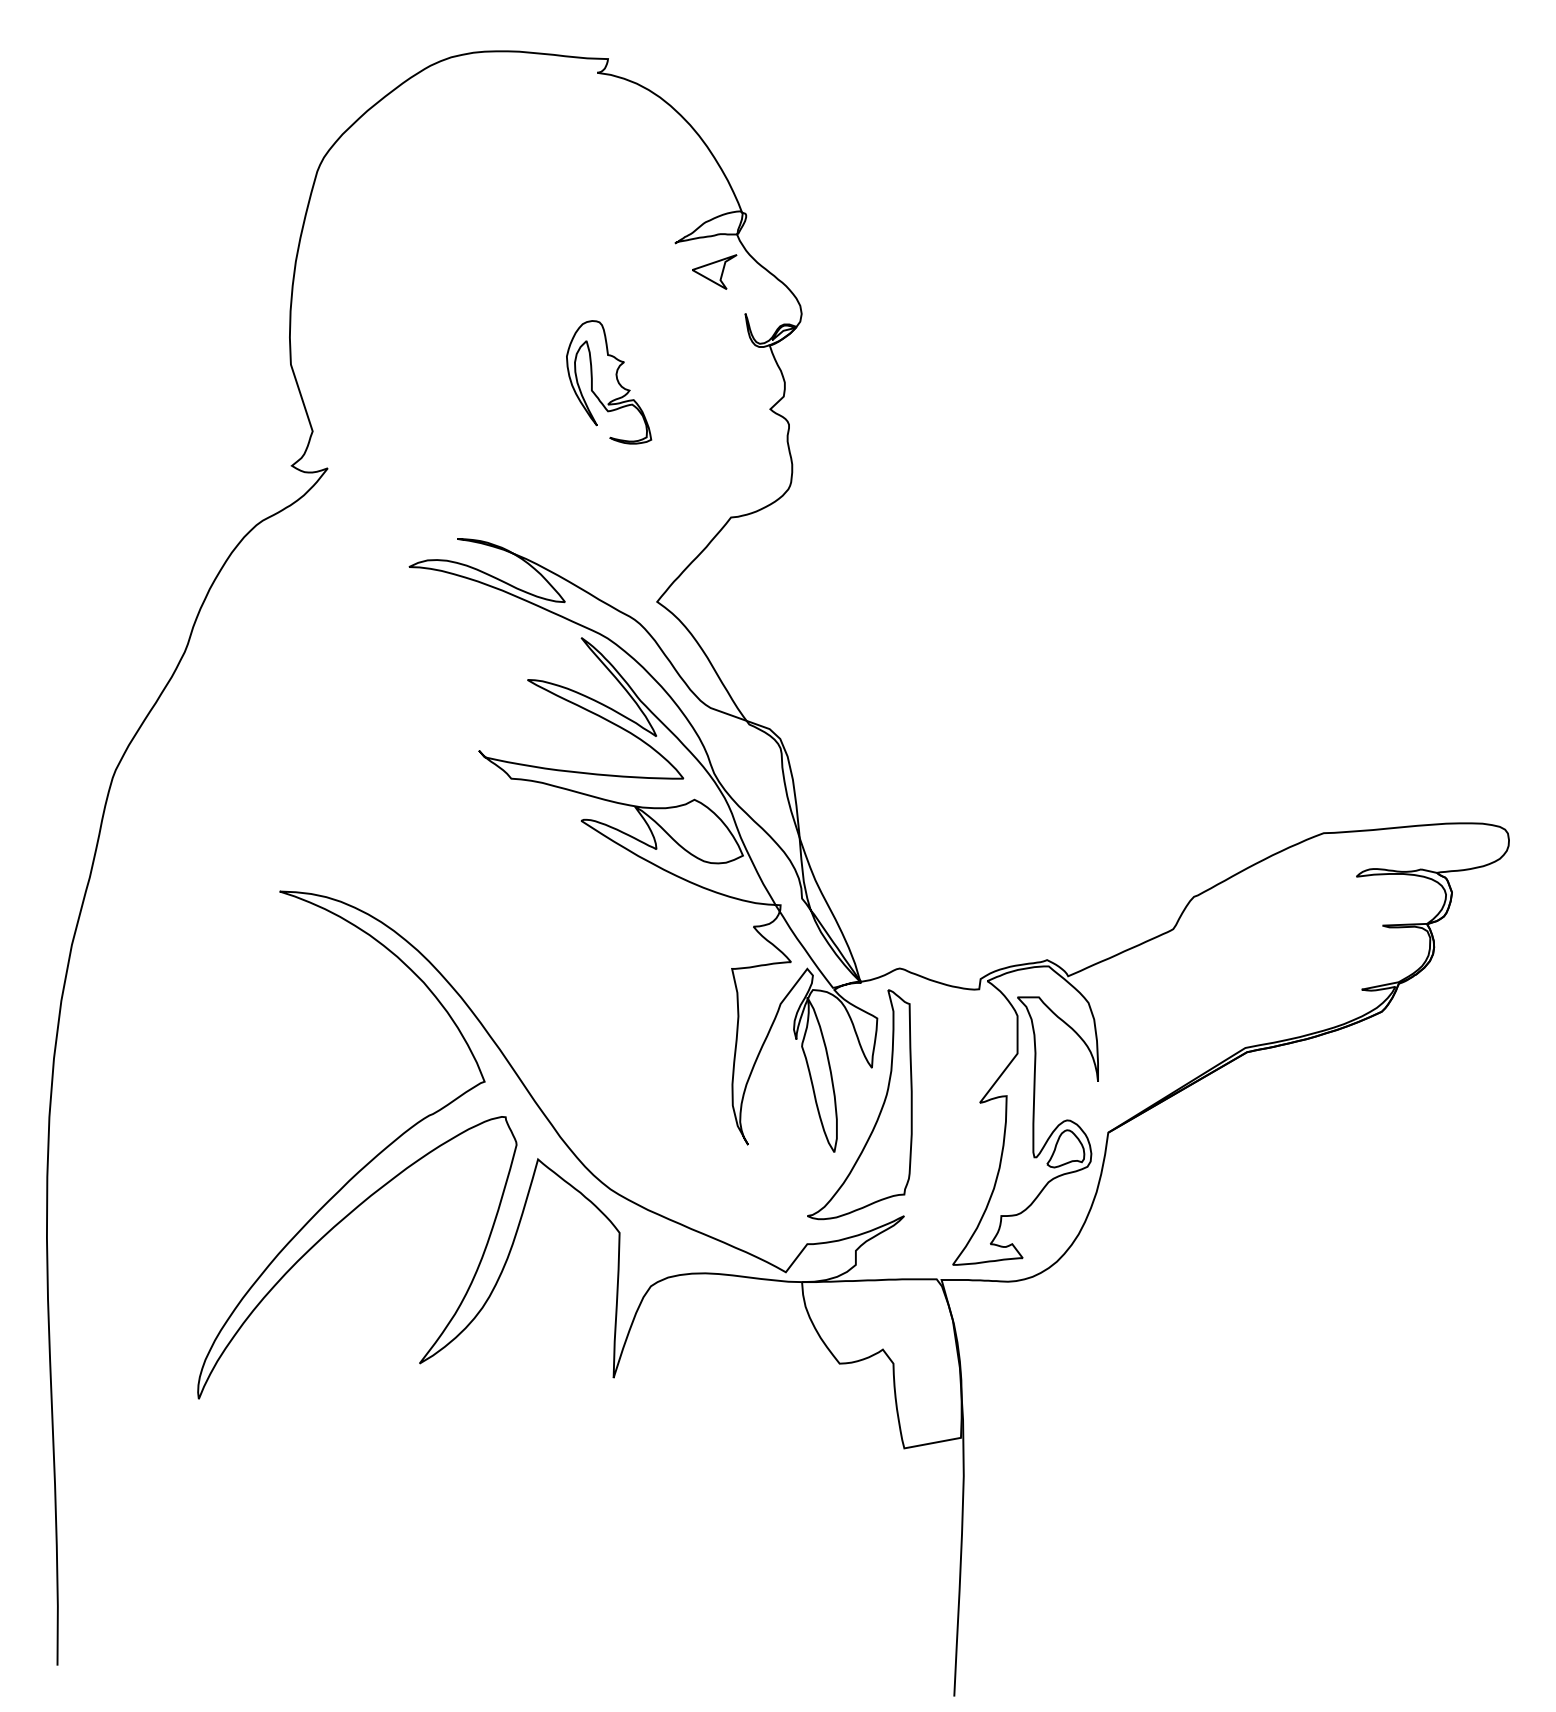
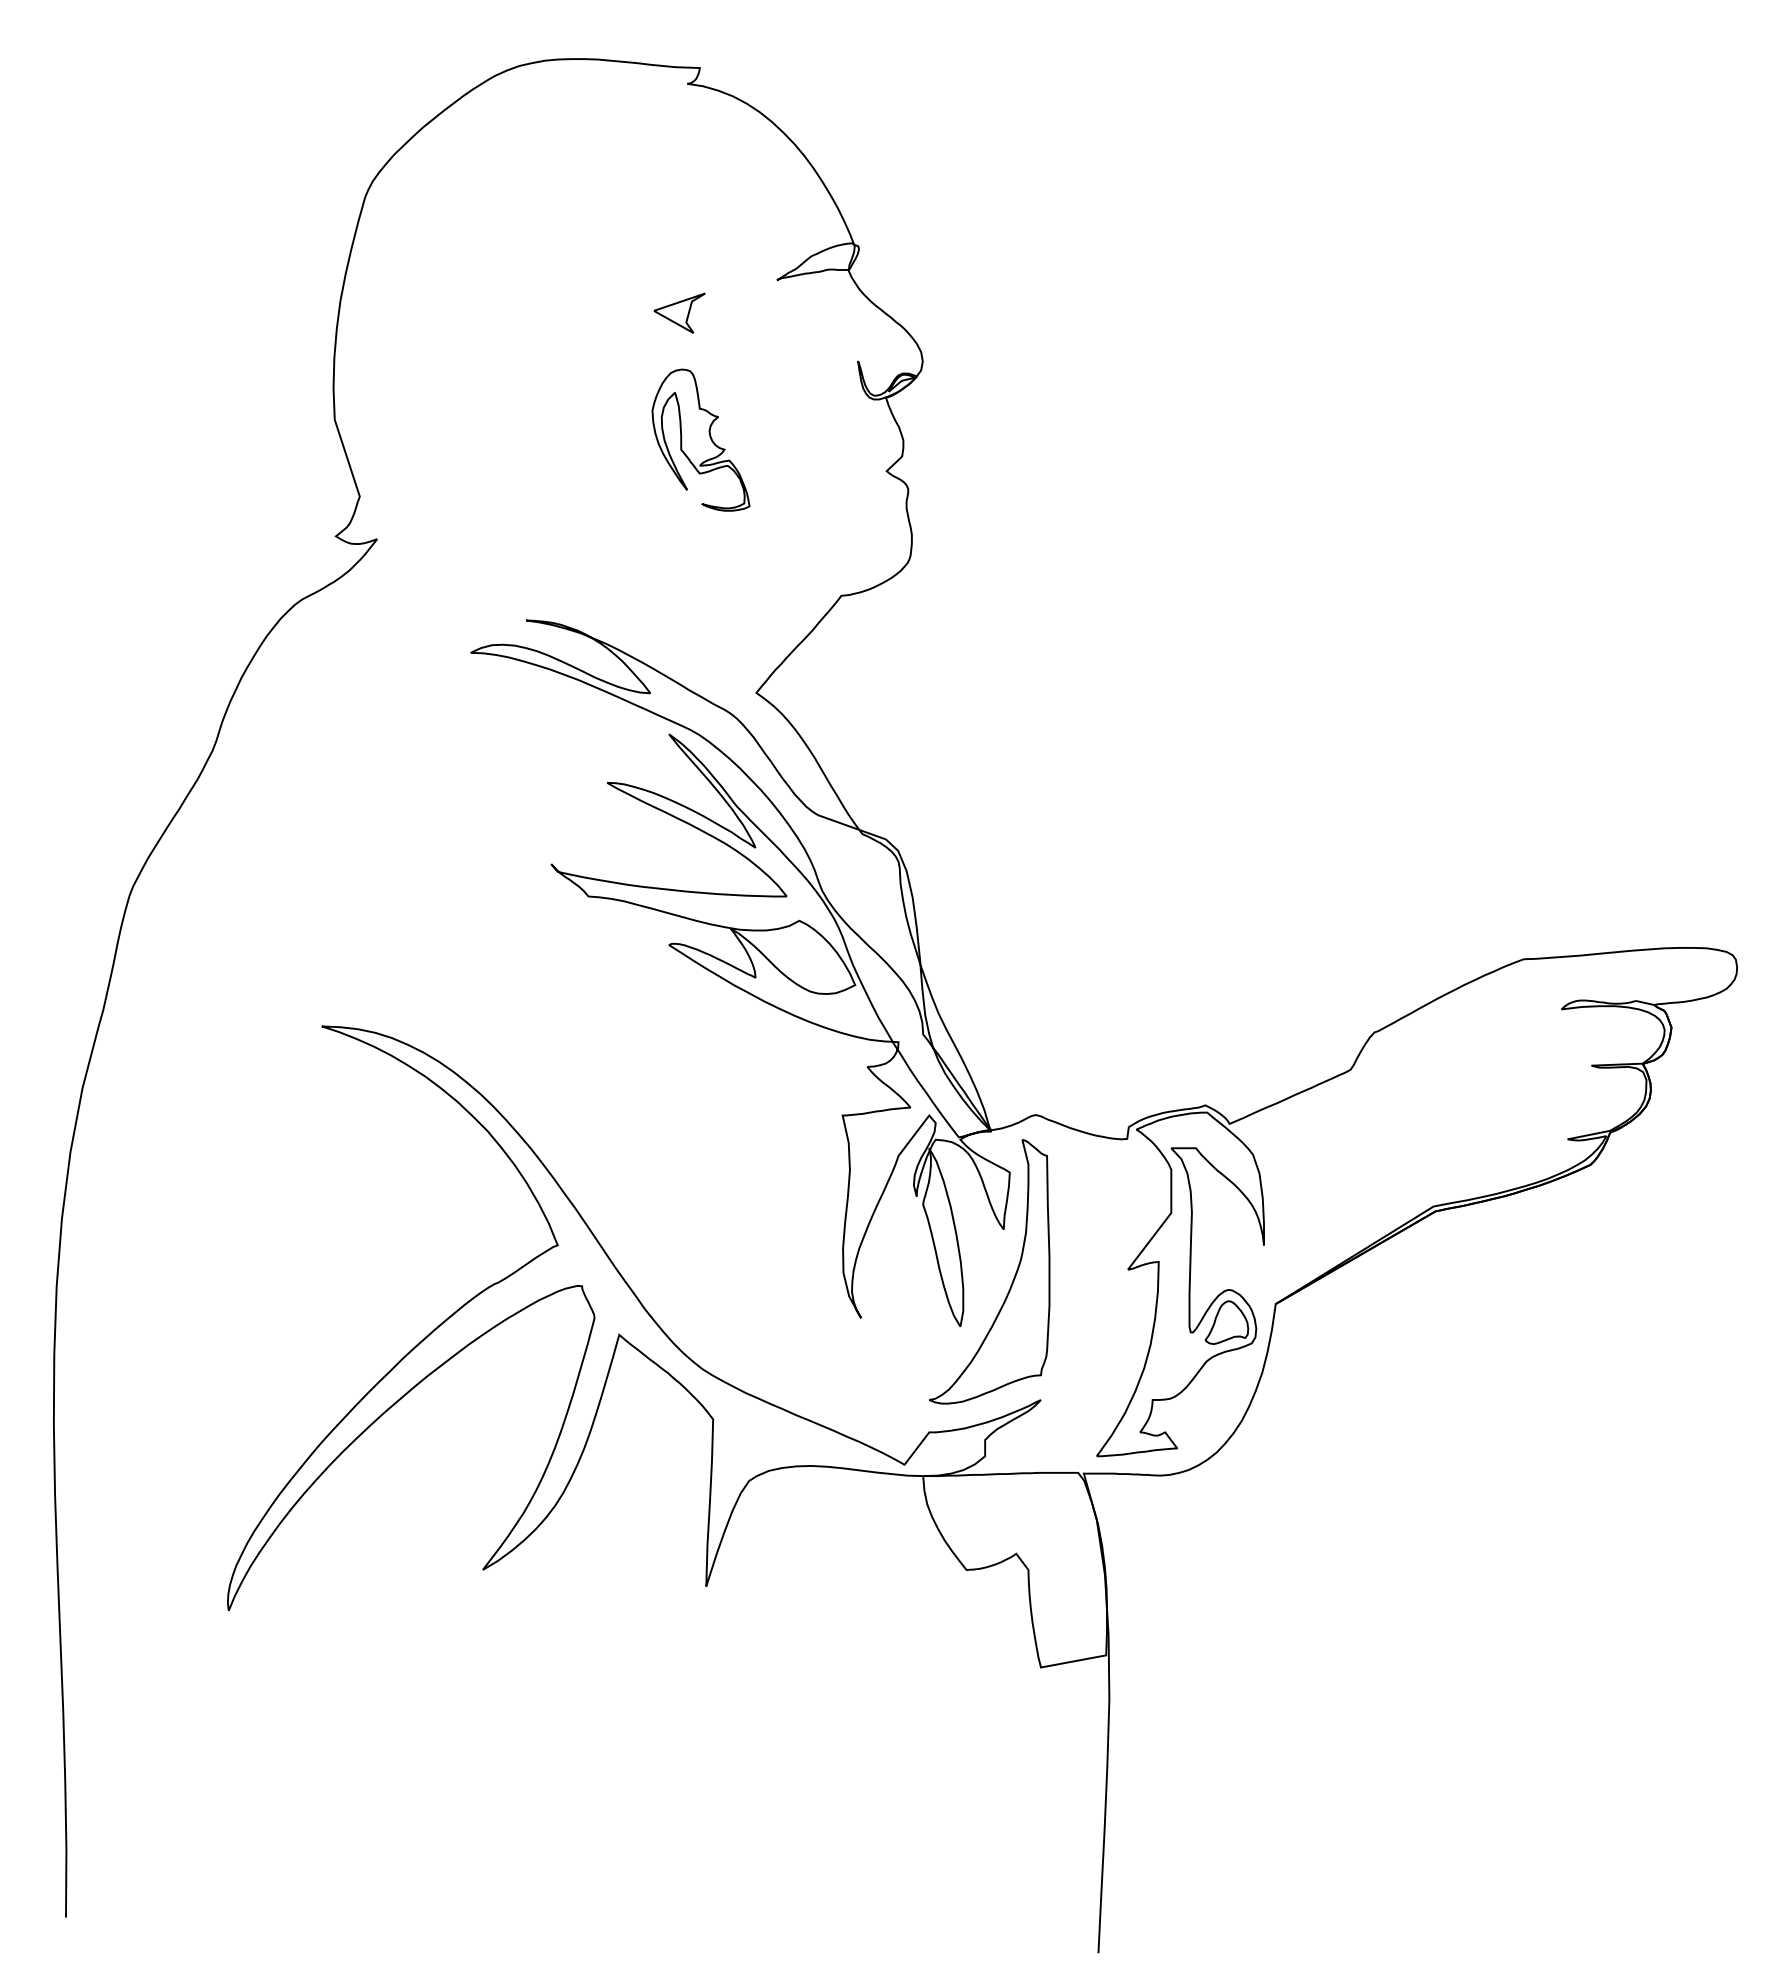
part: (714, 271) -> (679, 312), moved

